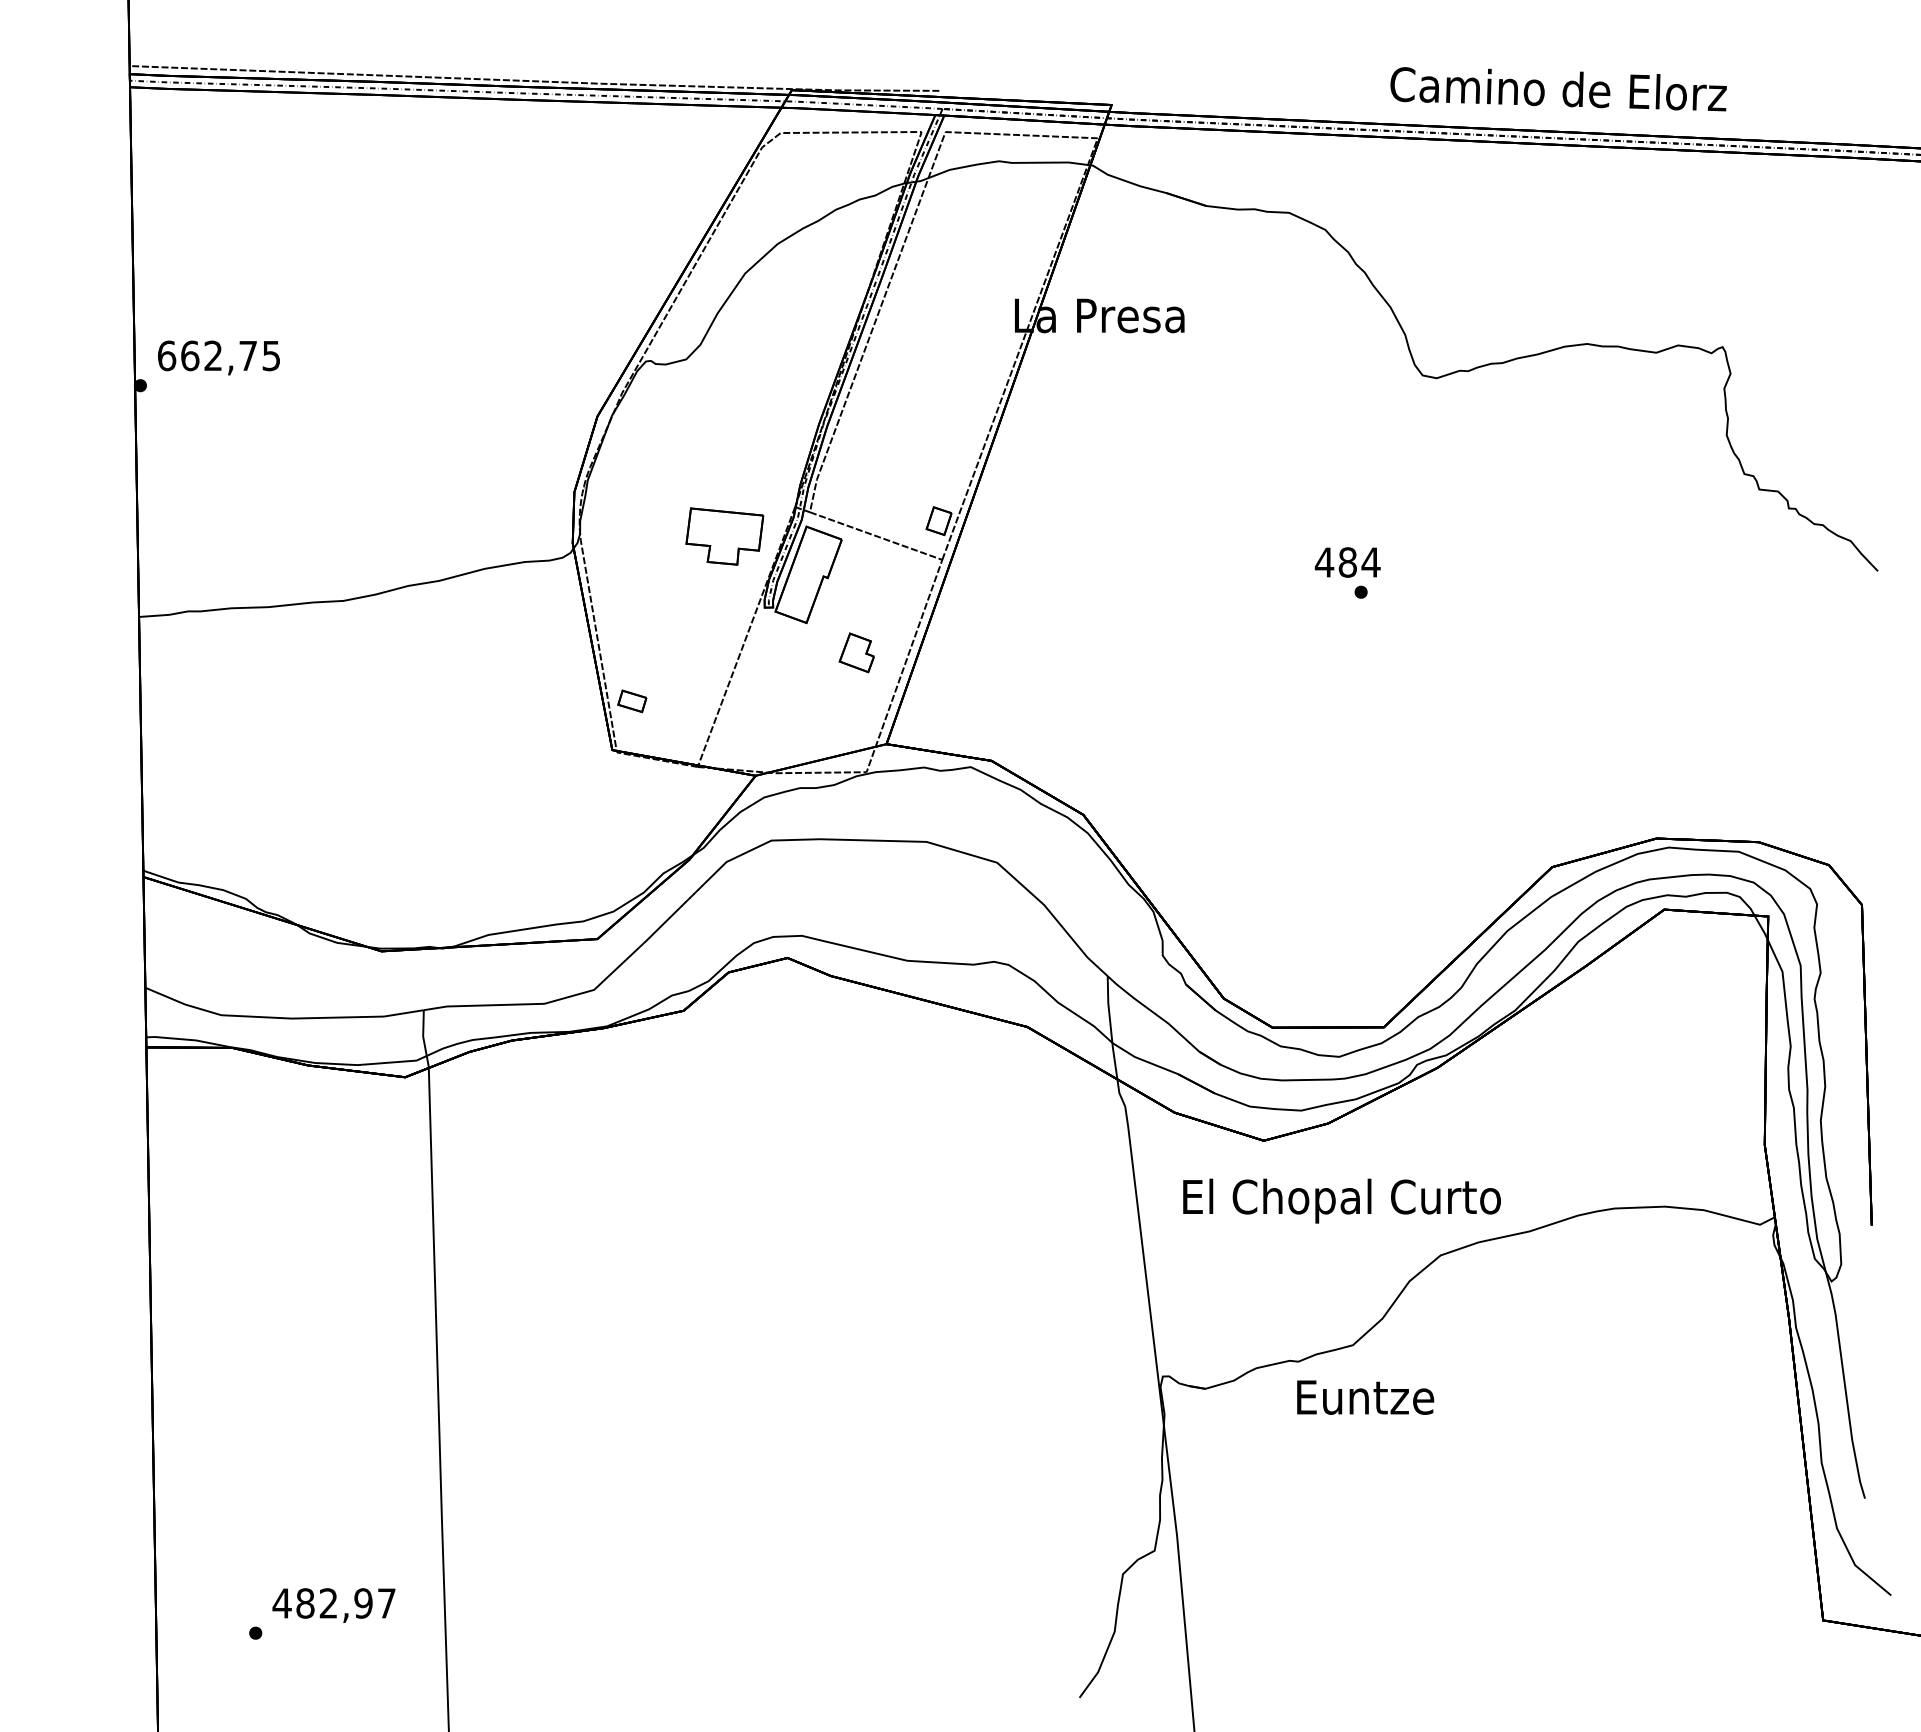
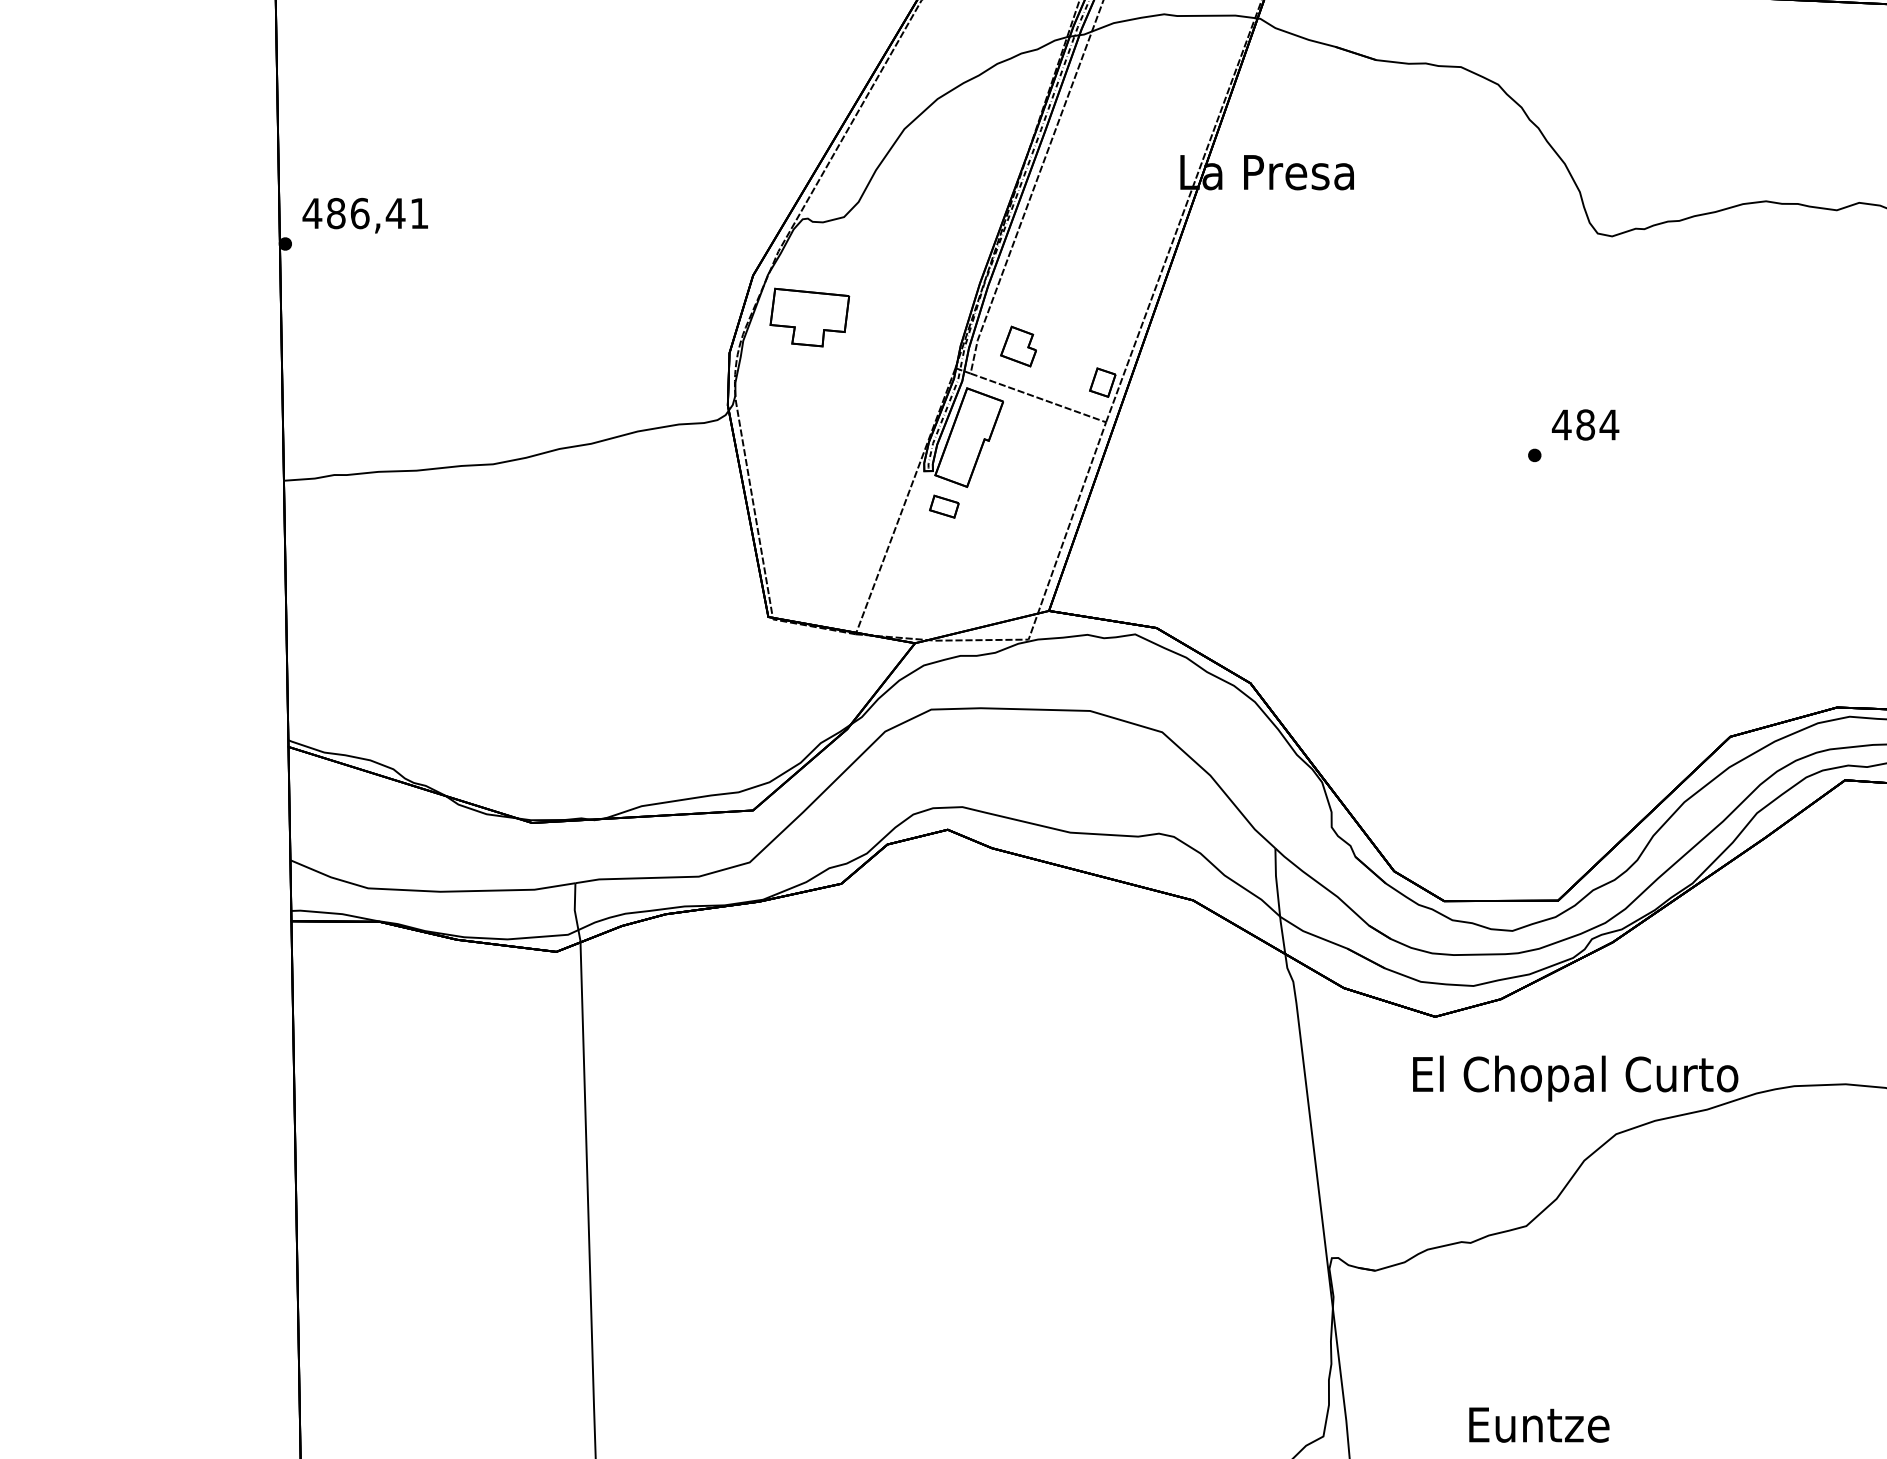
text: (218, 355) -> (365, 213), 662,75 -> 486,41
part: (724, 536) -> (809, 317), moved
text: (1347, 562) -> (1585, 424), moved
part: (856, 652) -> (1018, 346), moved
part: (632, 701) -> (944, 506), moved
text: (1341, 1200) -> (1575, 1077), moved
text: (1365, 1397) -> (1539, 1424), moved

